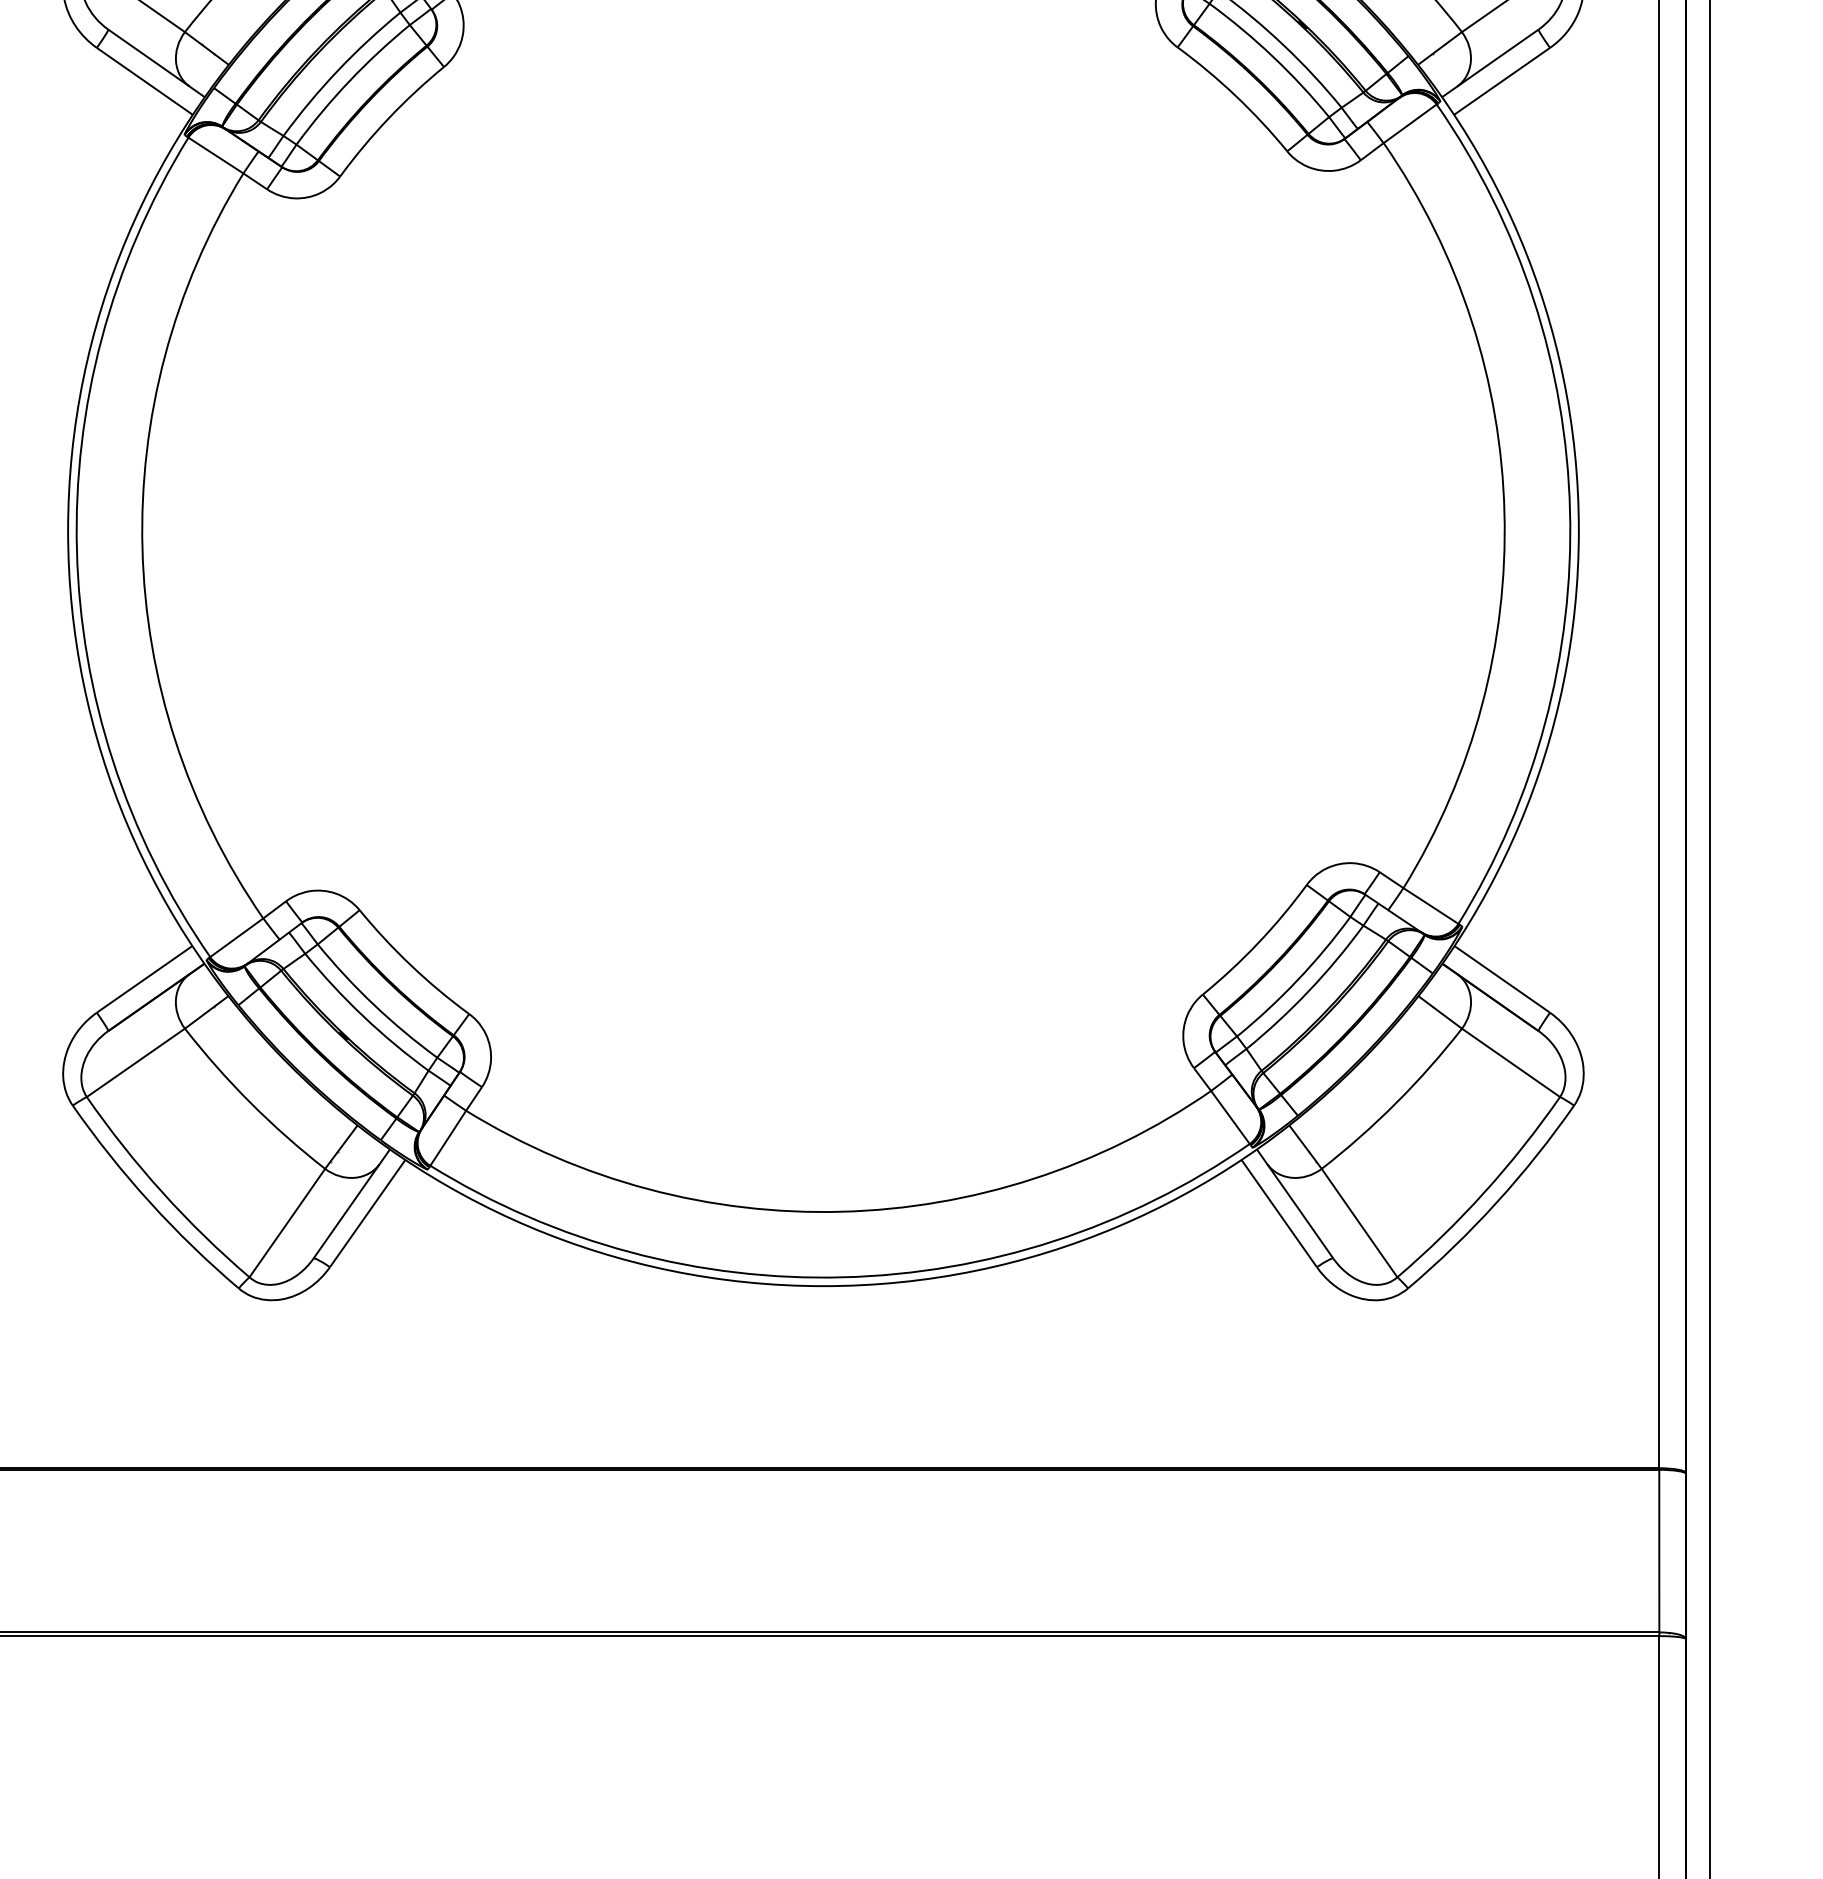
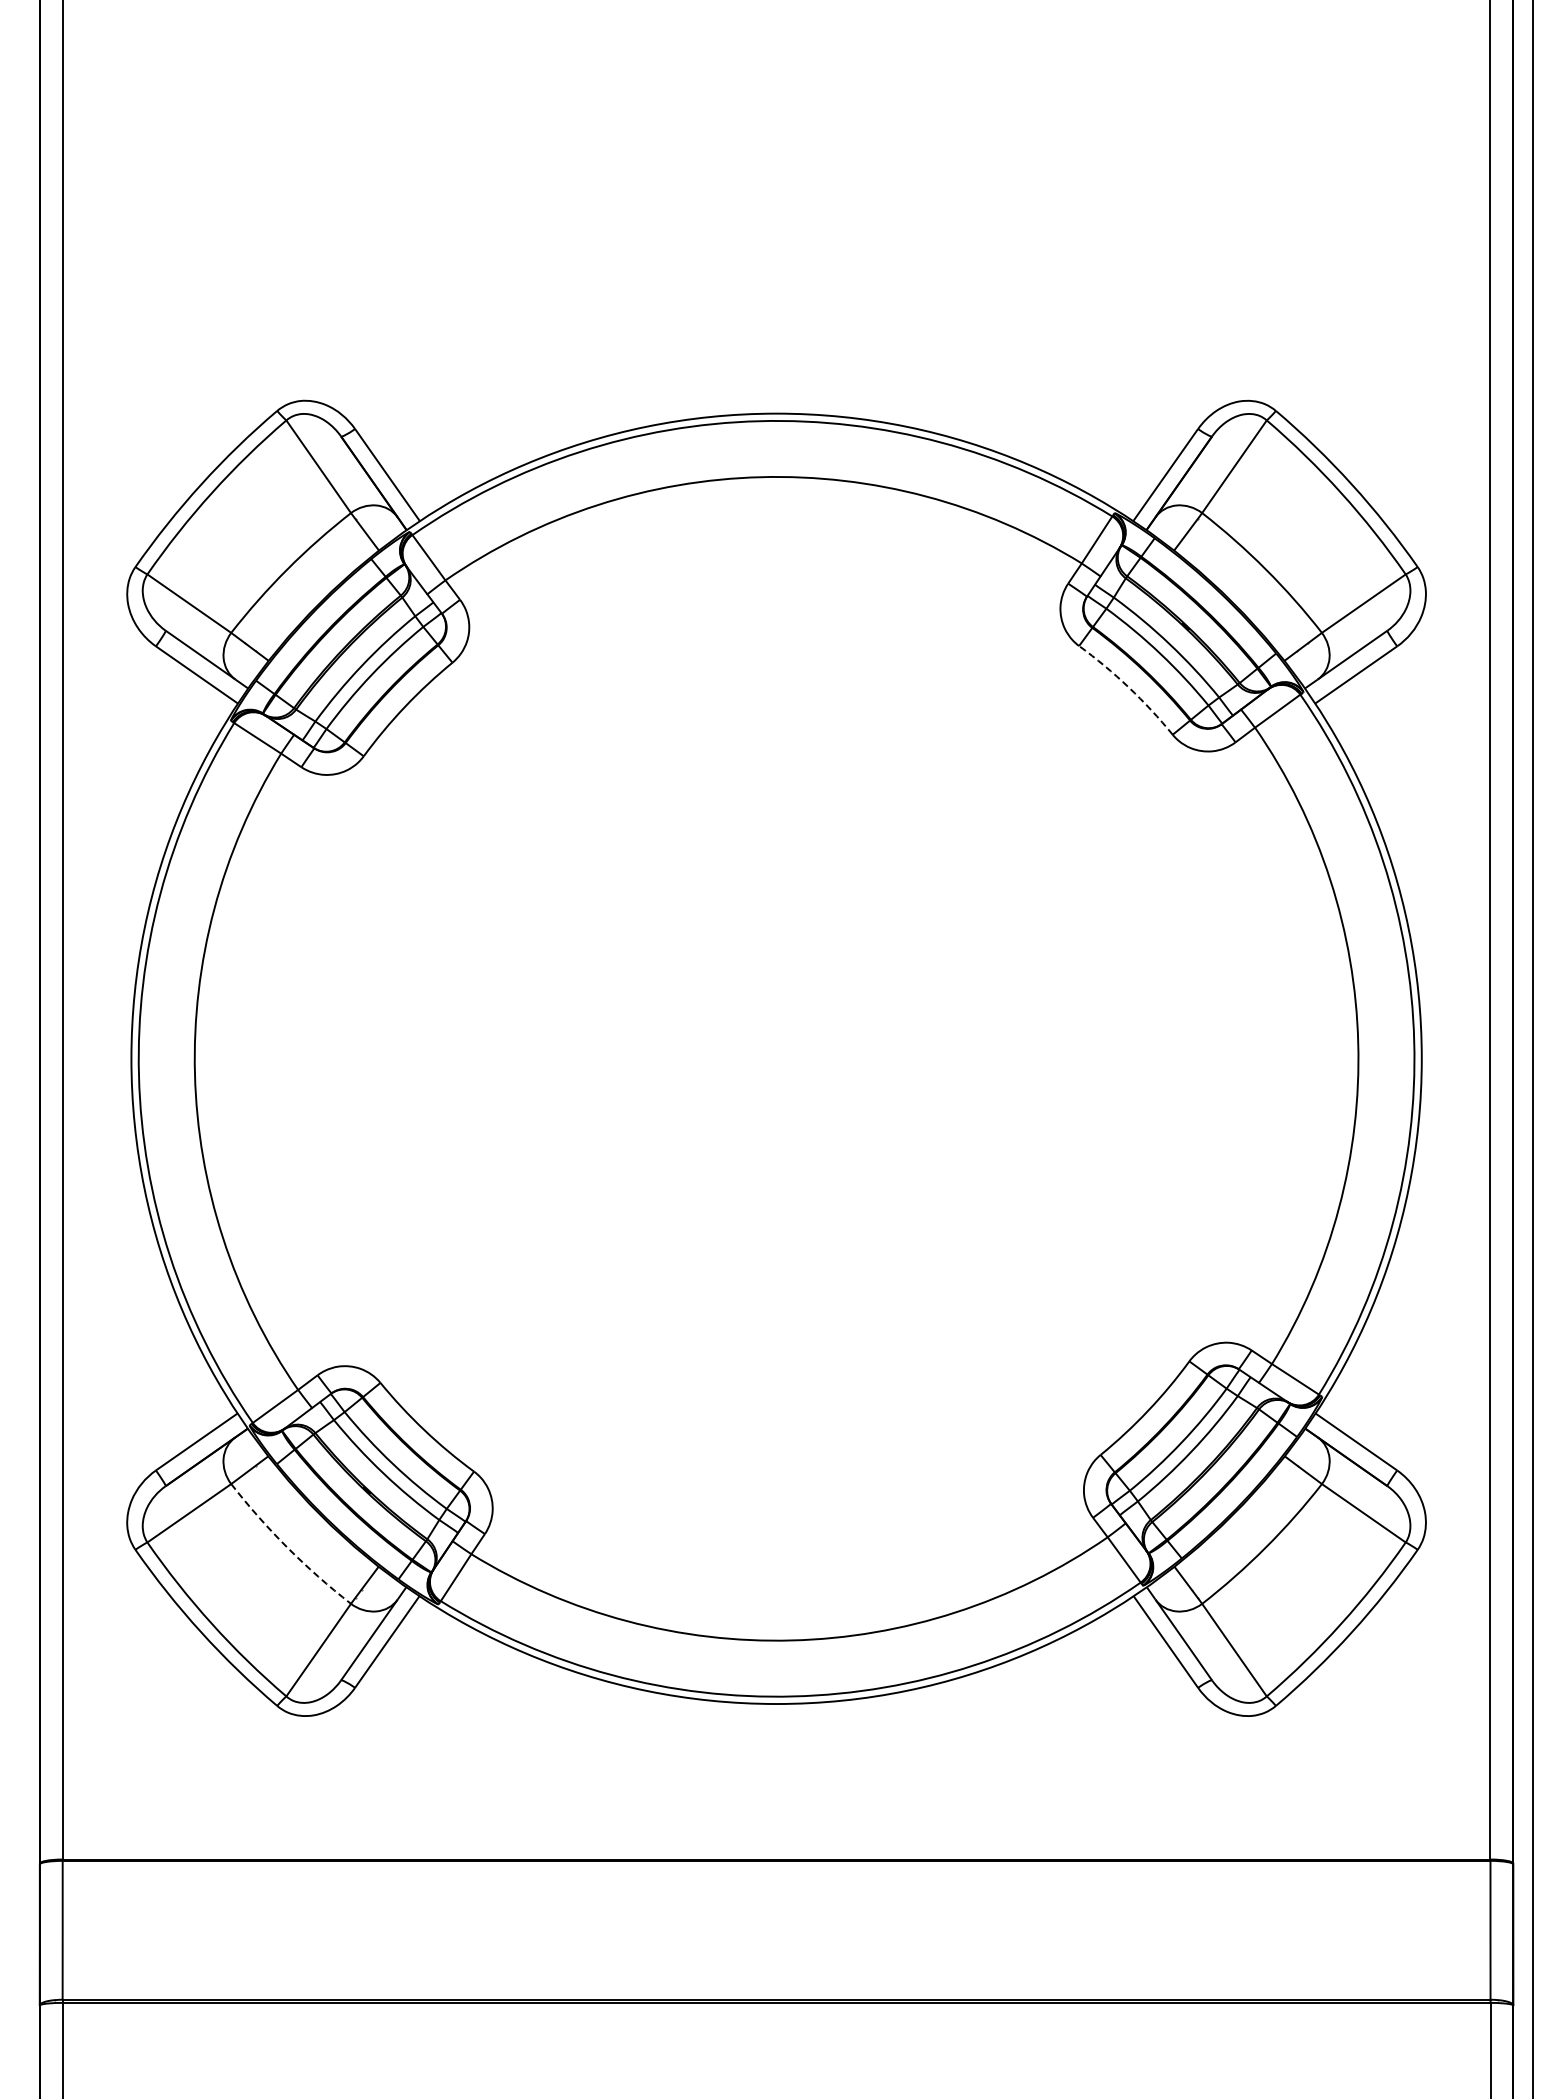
arc: (1235, 96) -> (1128, 687), solid -> dashed
arc: (250, 1102) -> (287, 1547), solid -> dashed

